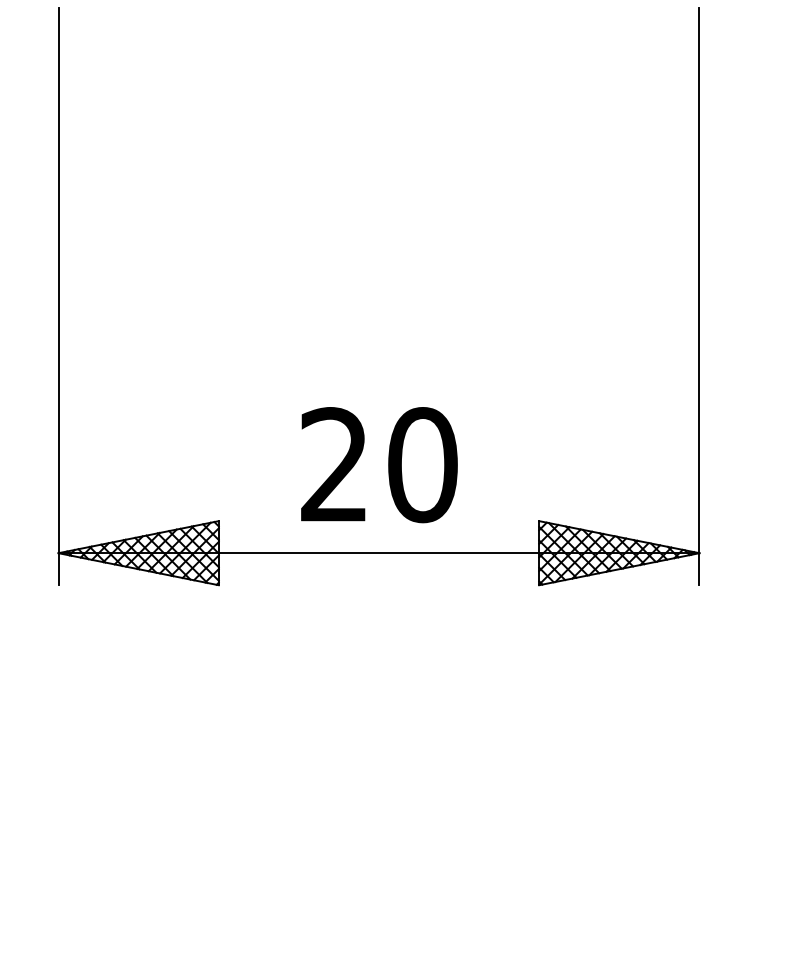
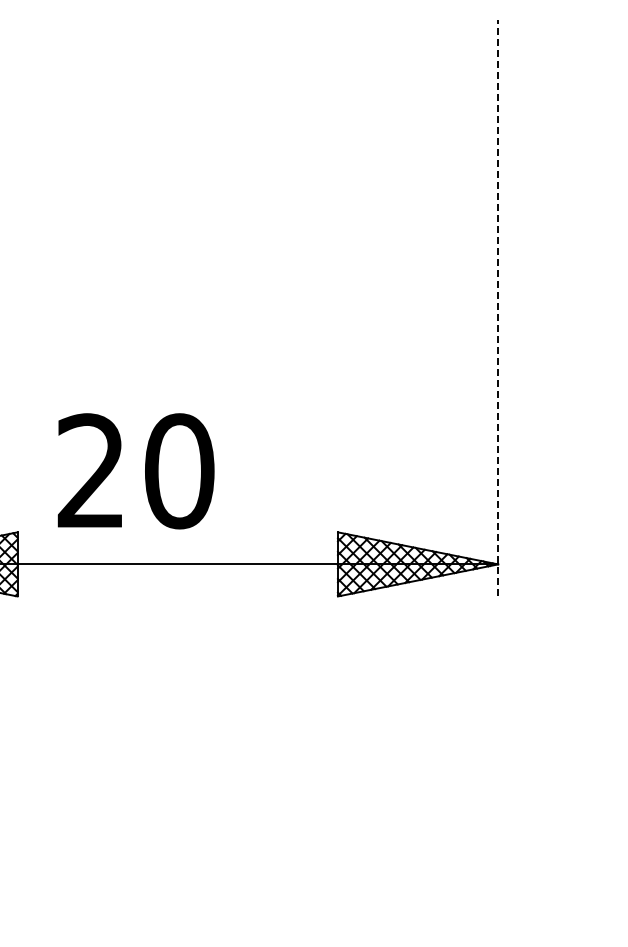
line: (699, 296) -> (498, 307), solid -> dashed
text: (379, 465) -> (136, 471), moved

